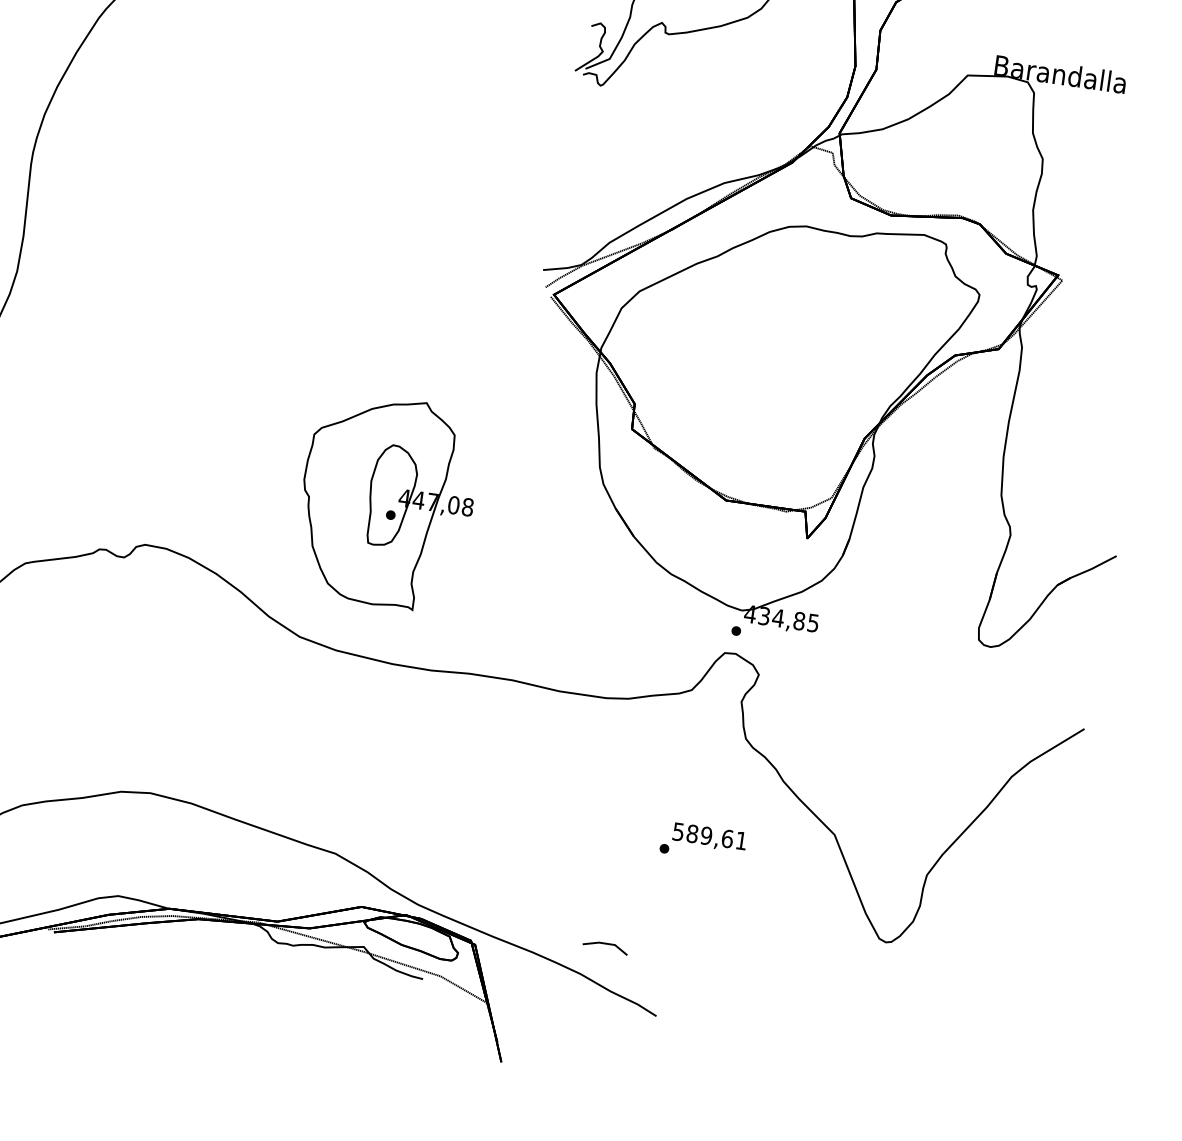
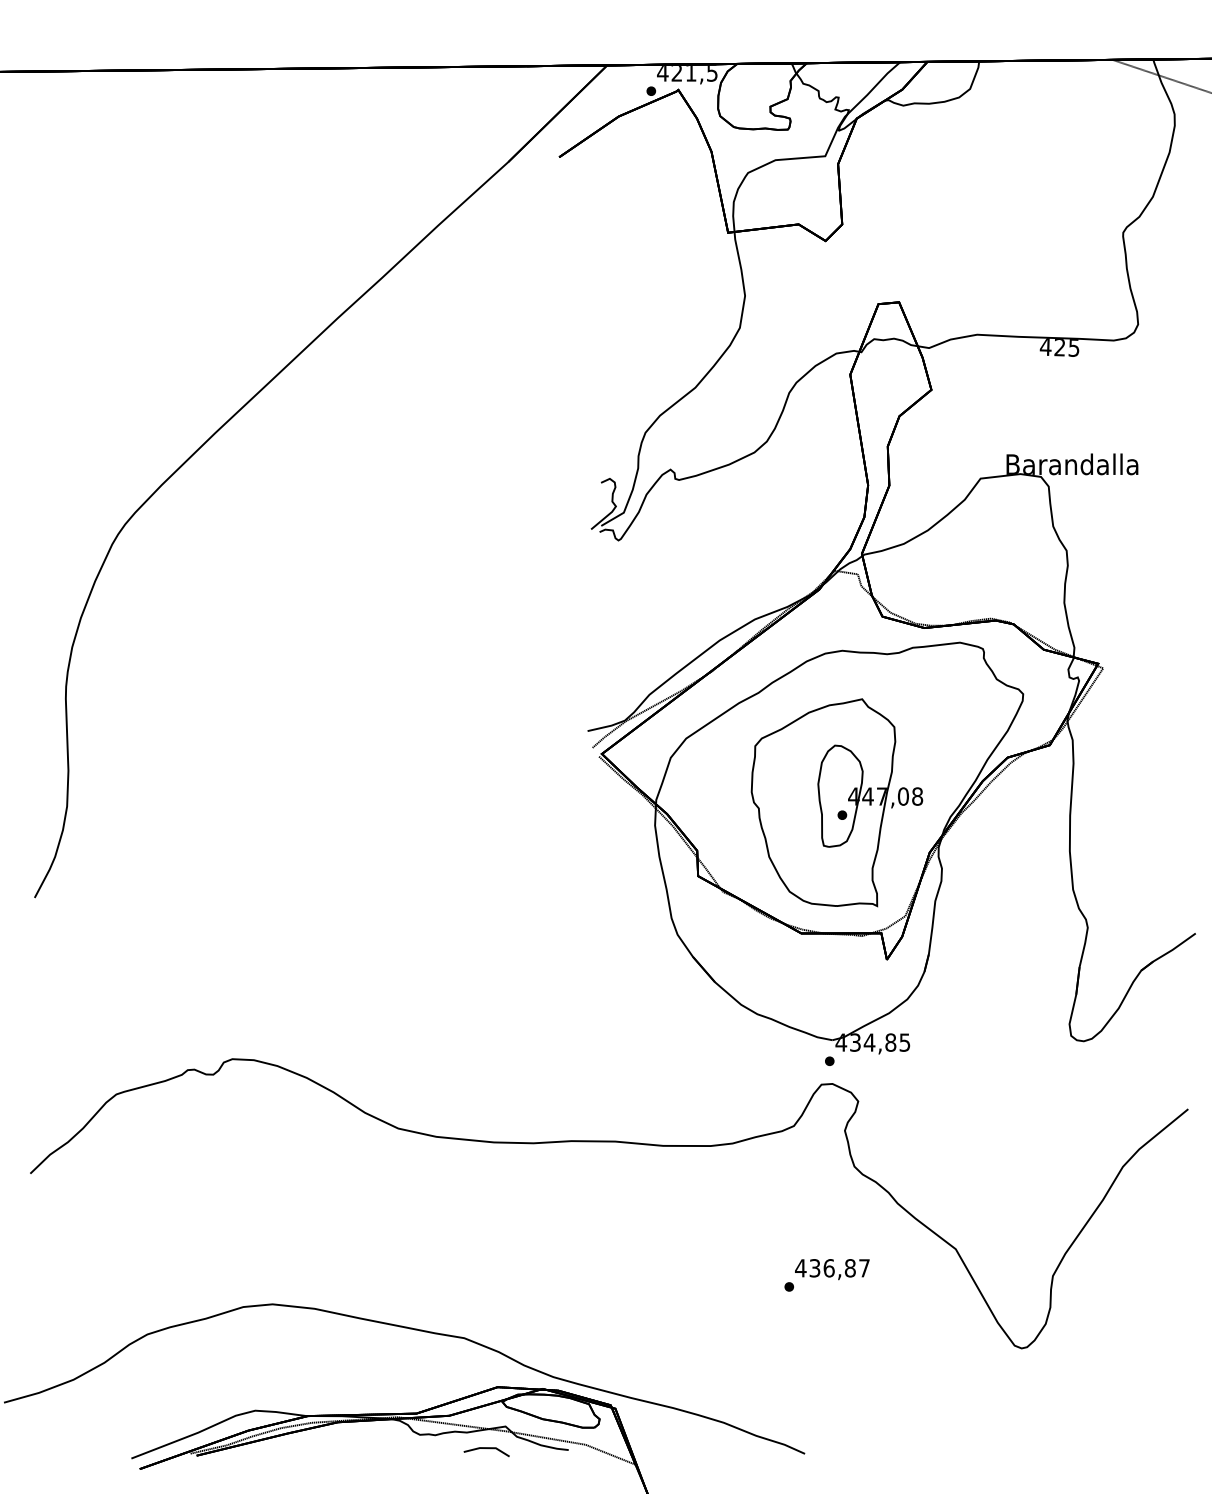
part: (386, 501) -> (836, 802), moved
text: (709, 836) -> (832, 1268), 589,61 -> 436,87
part: (605, 947) -> (486, 1452), moved

